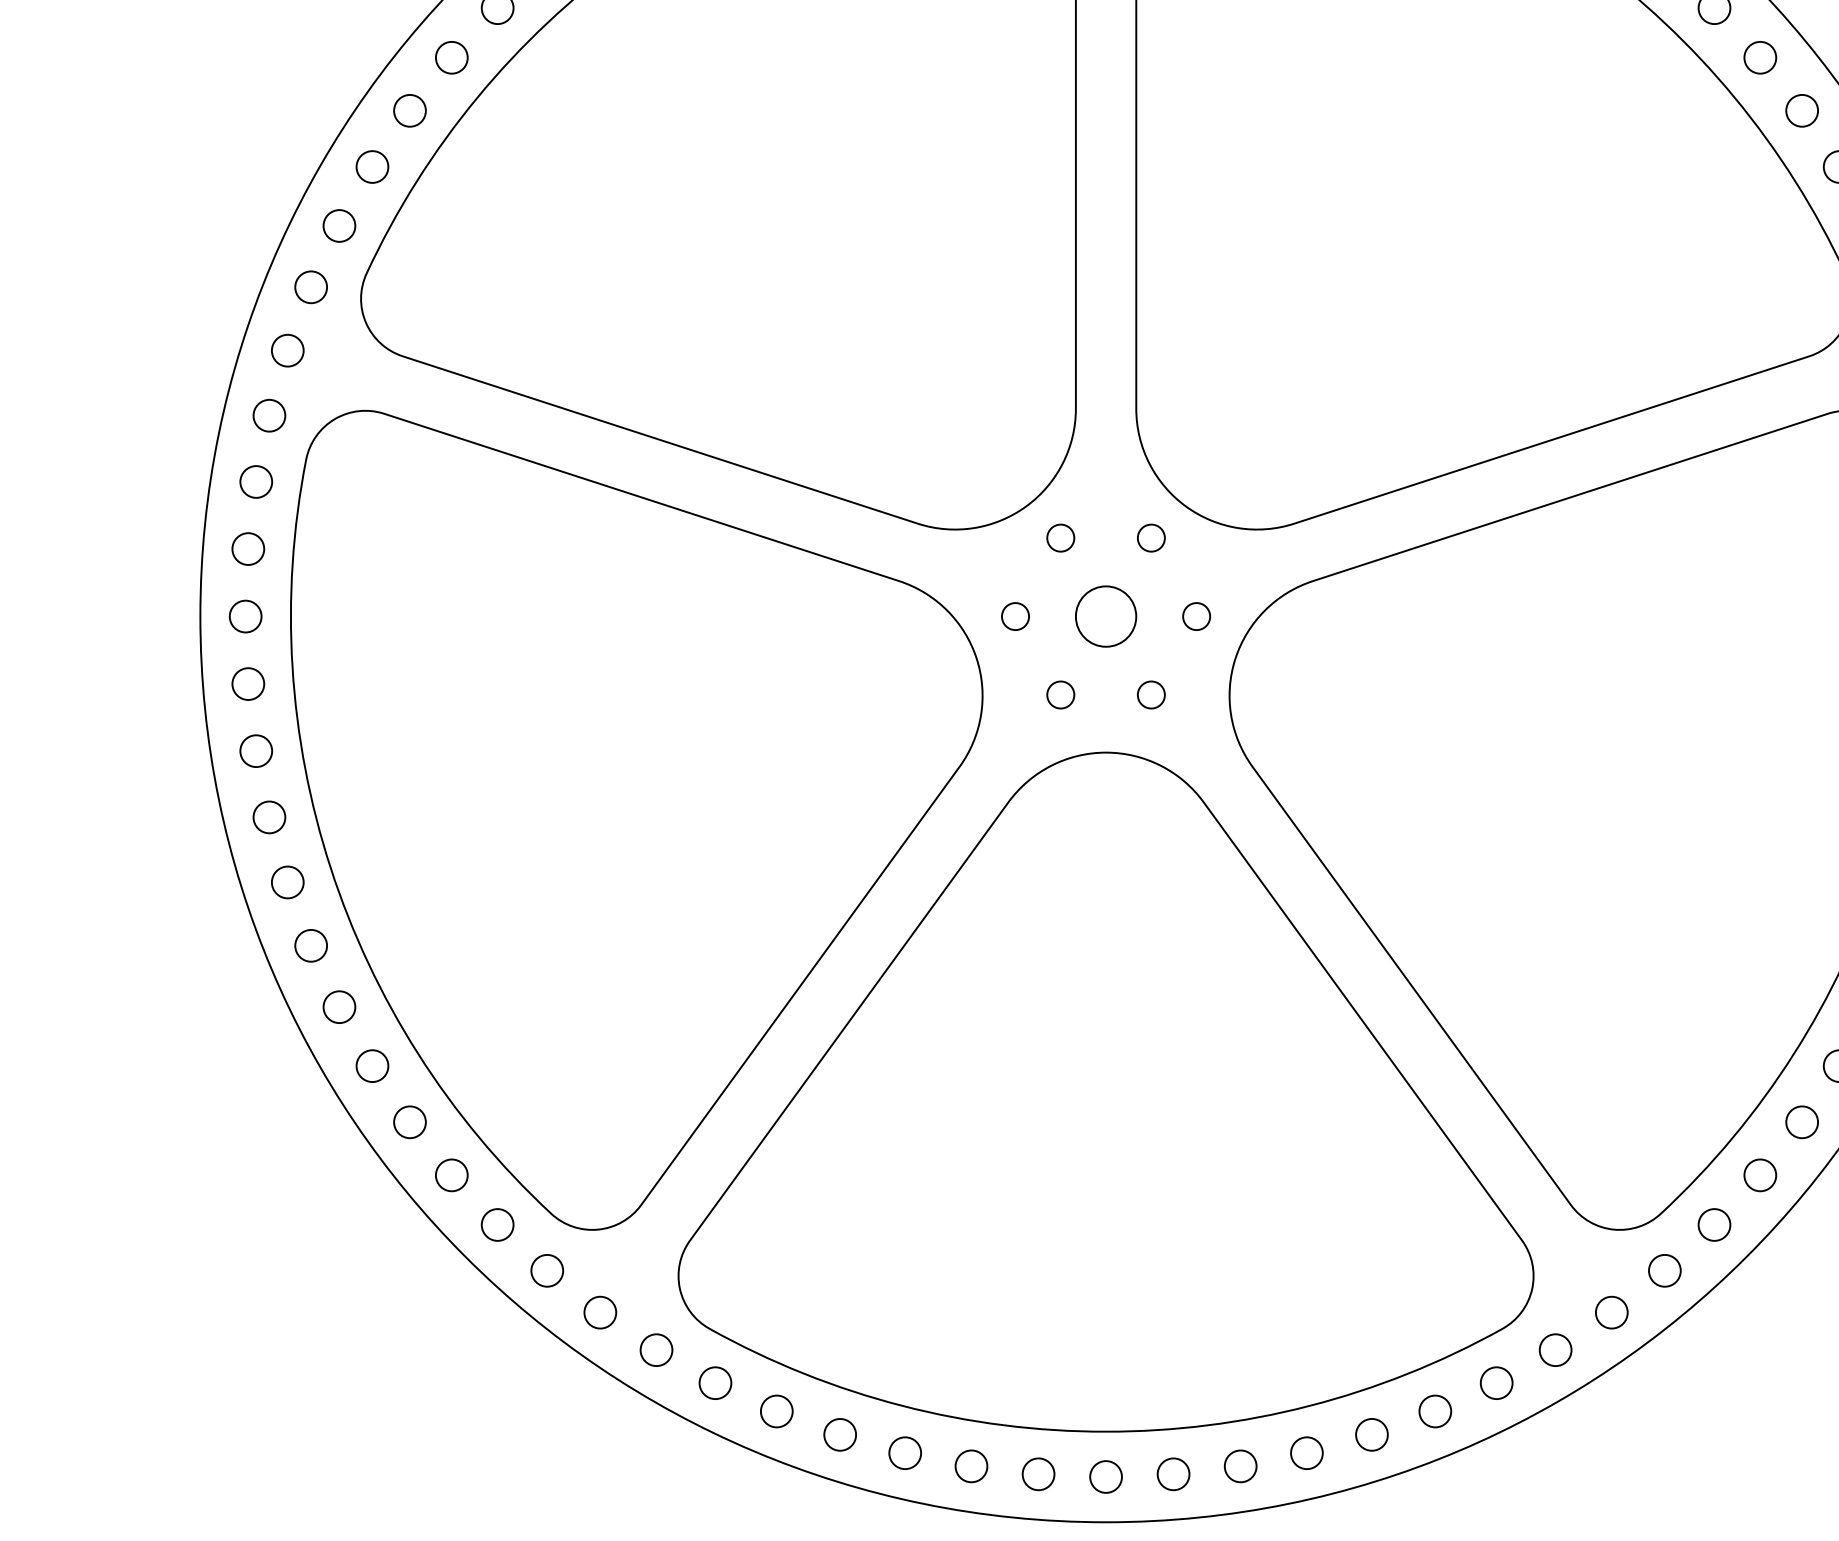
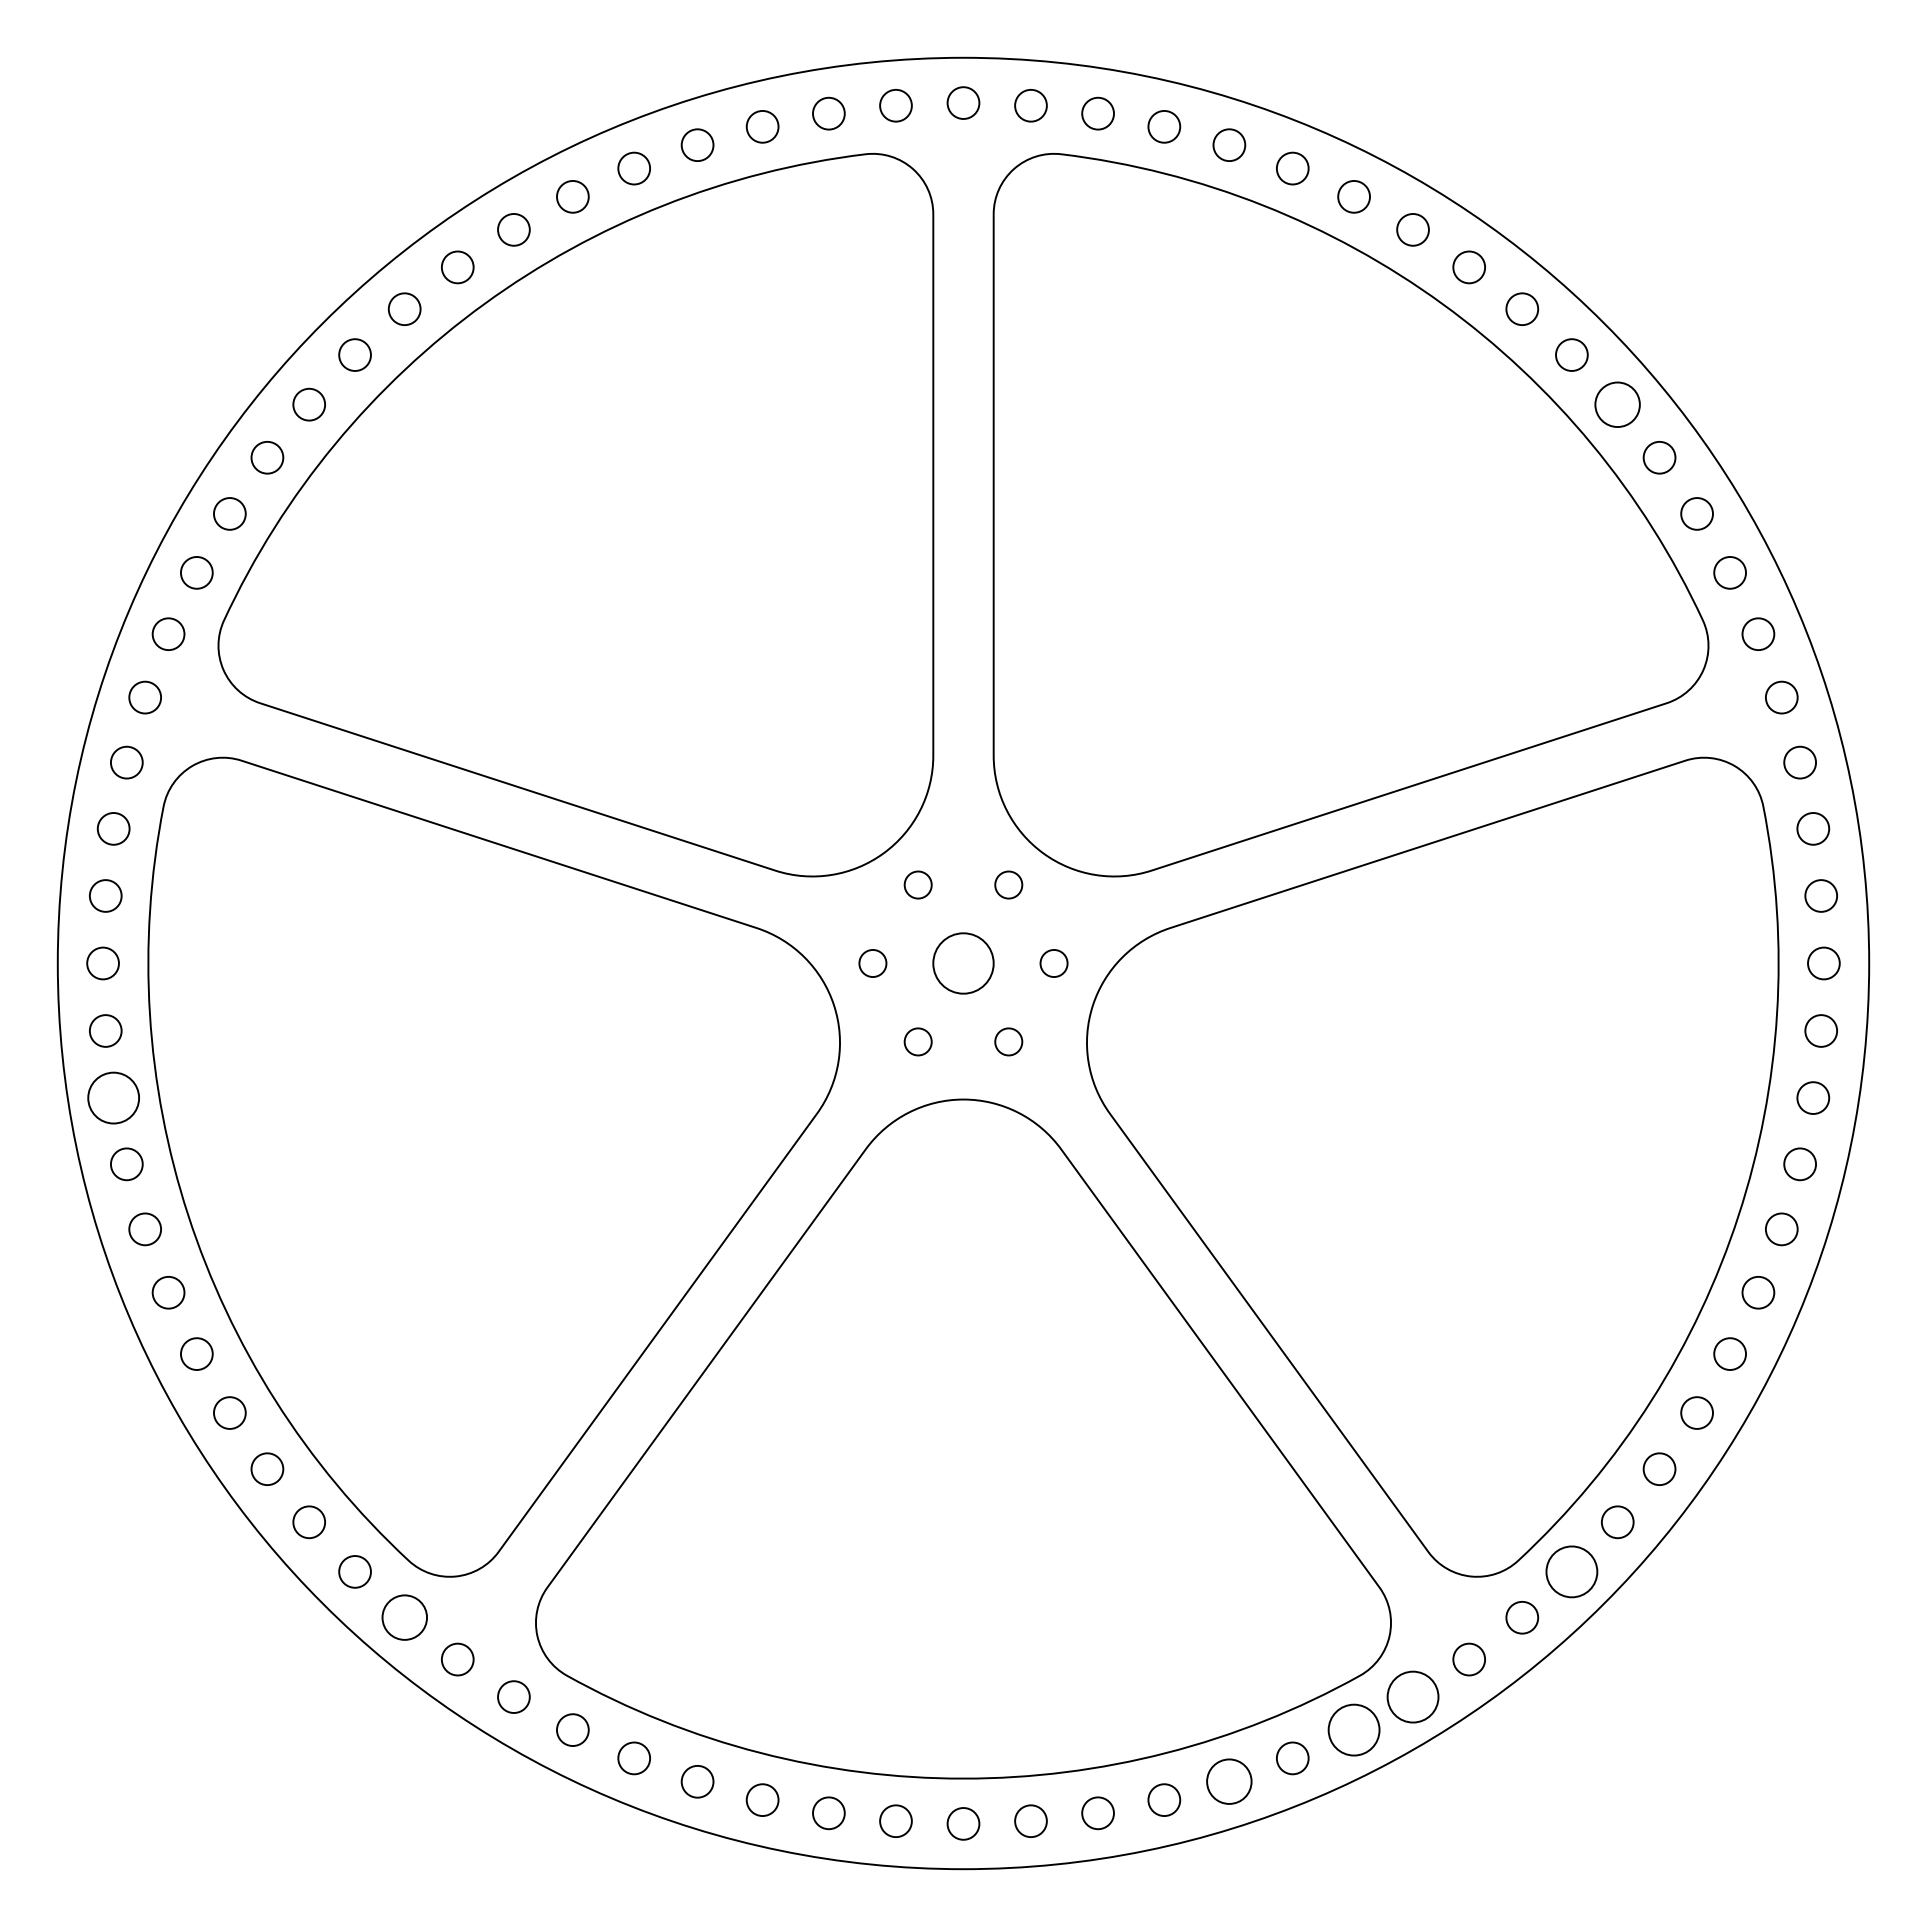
circle: (1760, 57) -> (1617, 404), size x1.4
circle: (256, 750) -> (113, 1097), size x1.6
circle: (1714, 1224) -> (1571, 1571), size x1.6
circle: (547, 1270) -> (404, 1617), size x1.4
circle: (1555, 1349) -> (1412, 1696), size x1.6
circle: (1496, 1383) -> (1353, 1730), size x1.6
circle: (1372, 1434) -> (1229, 1781), size x1.4

